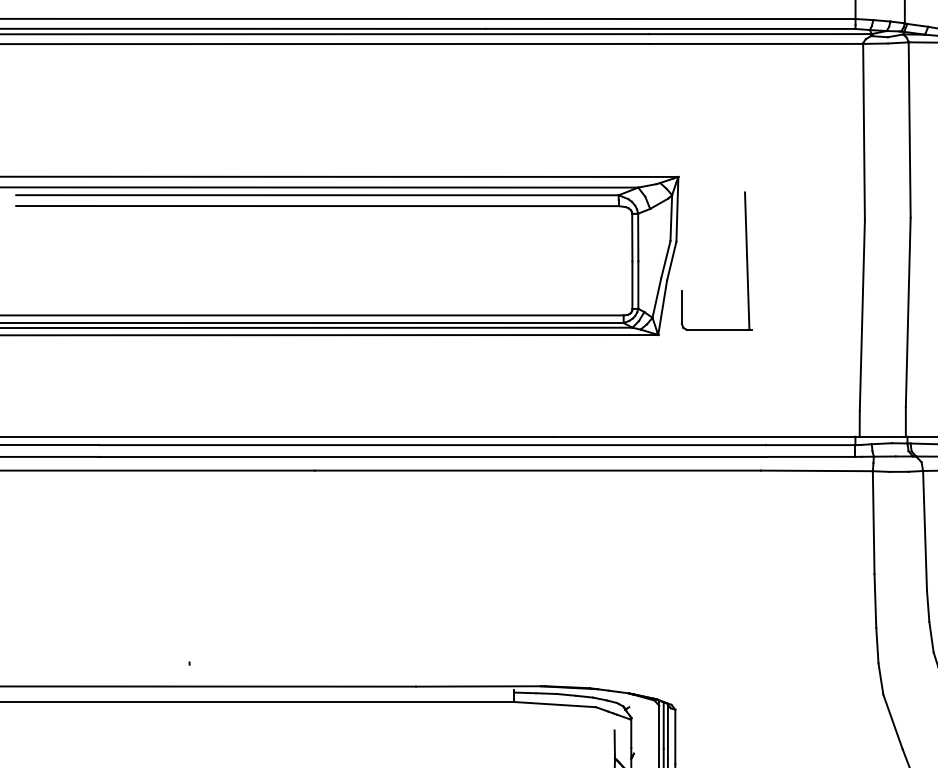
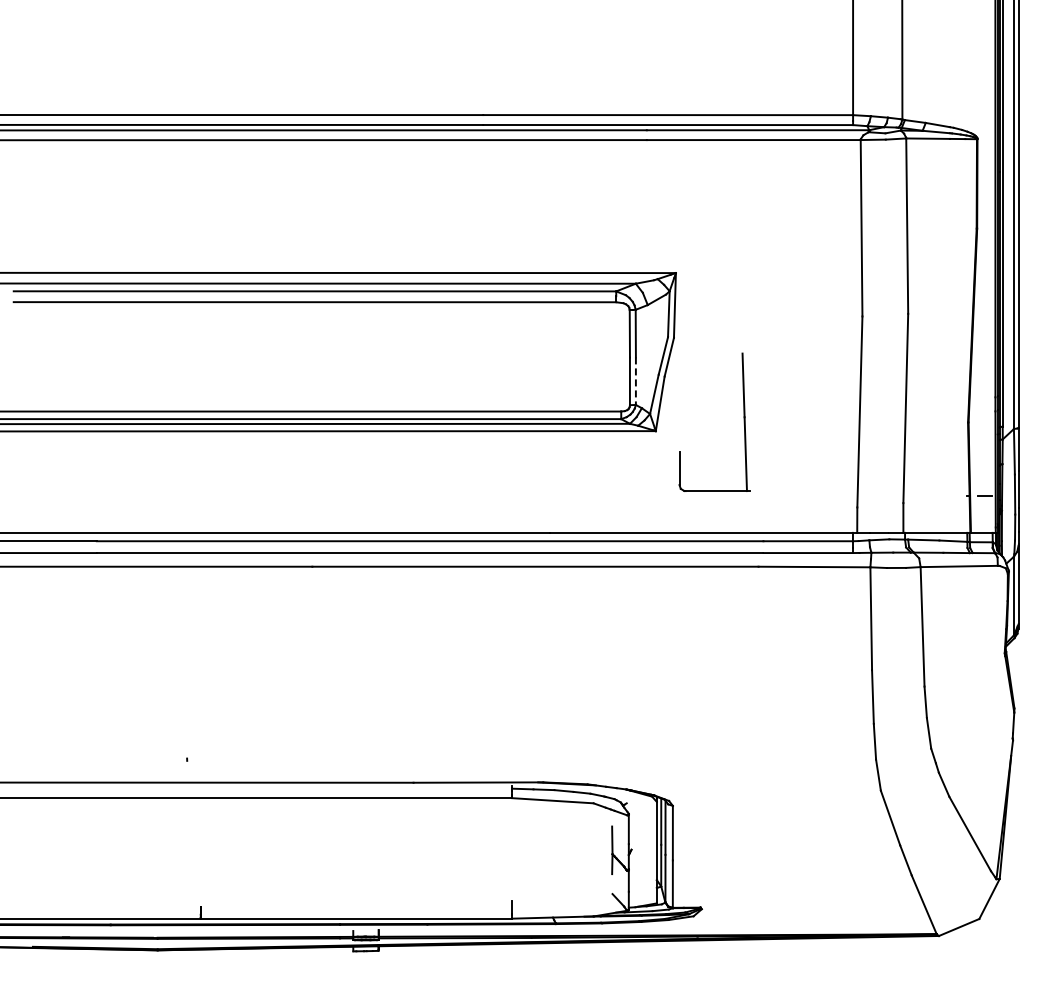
part: (745, 260) -> (743, 421), moved
line: (637, 285) -> (635, 381), solid -> dashed

